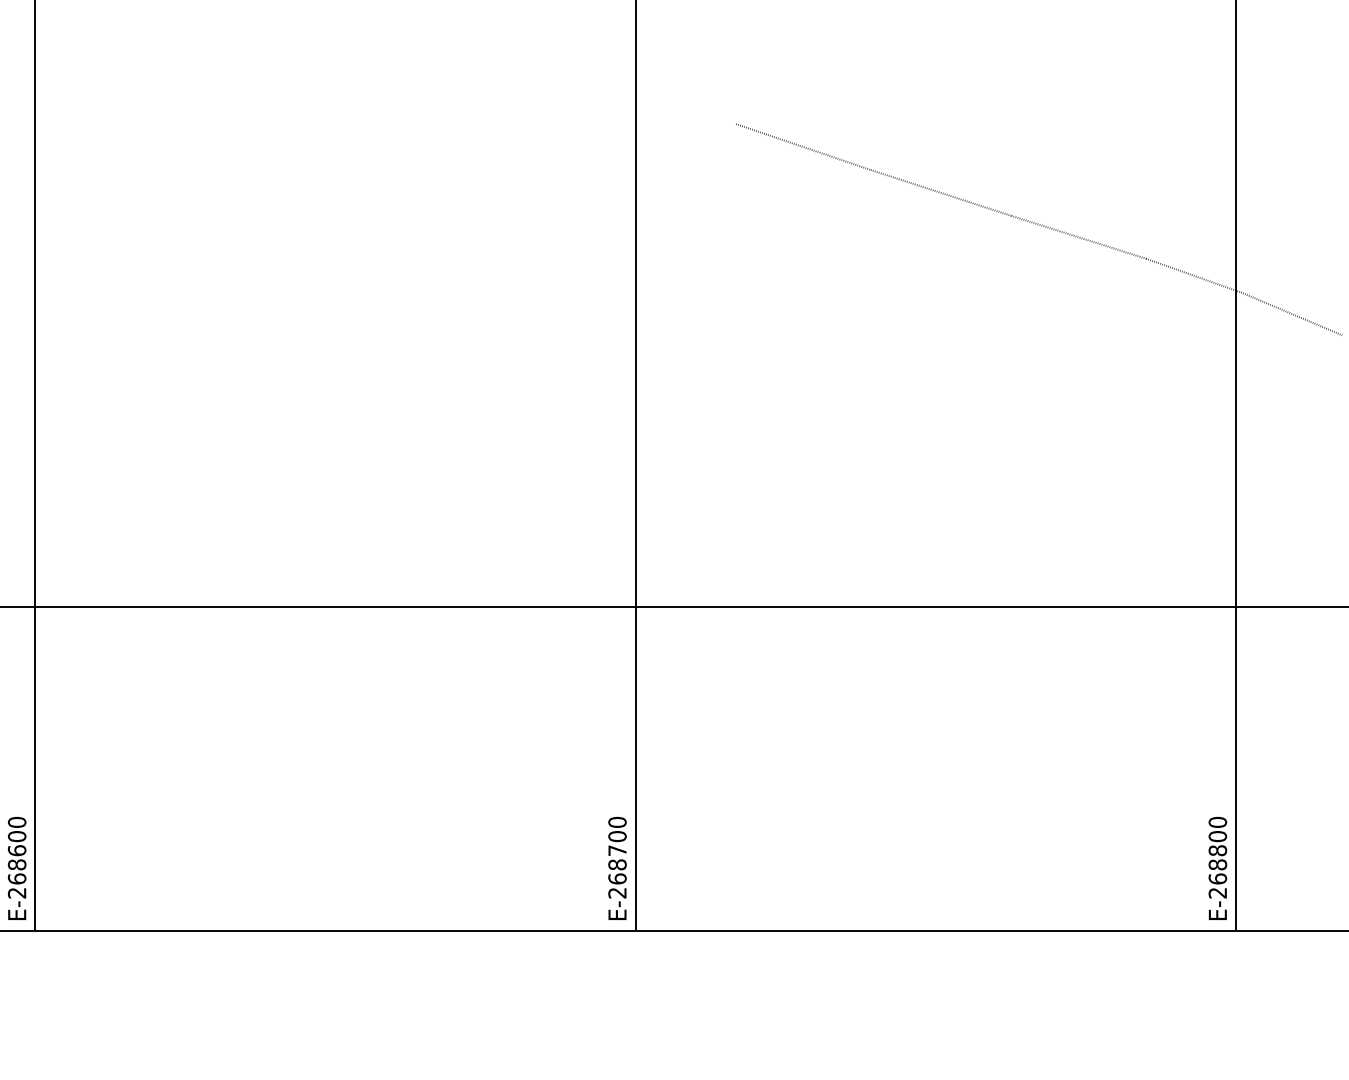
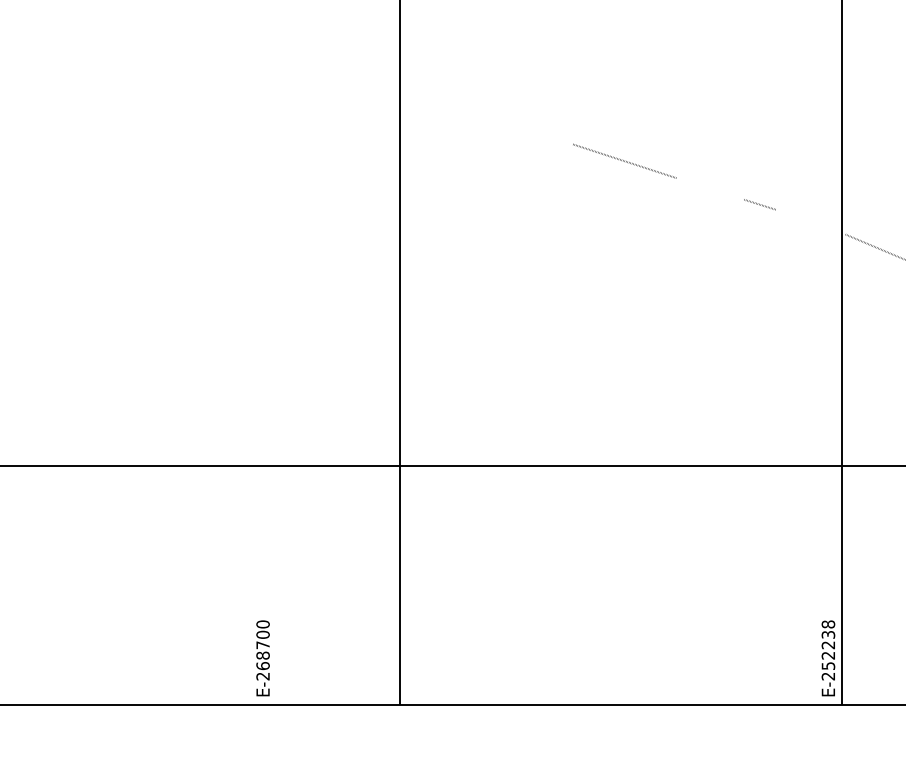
line: (803, 147) -> (523, 127), removed
line: (1056, 229) -> (709, 188), removed
line: (1193, 275) -> (810, 222), removed
text: (1217, 850) -> (828, 645), E-268800 -> E-252238
text: (617, 867) -> (263, 657), moved

